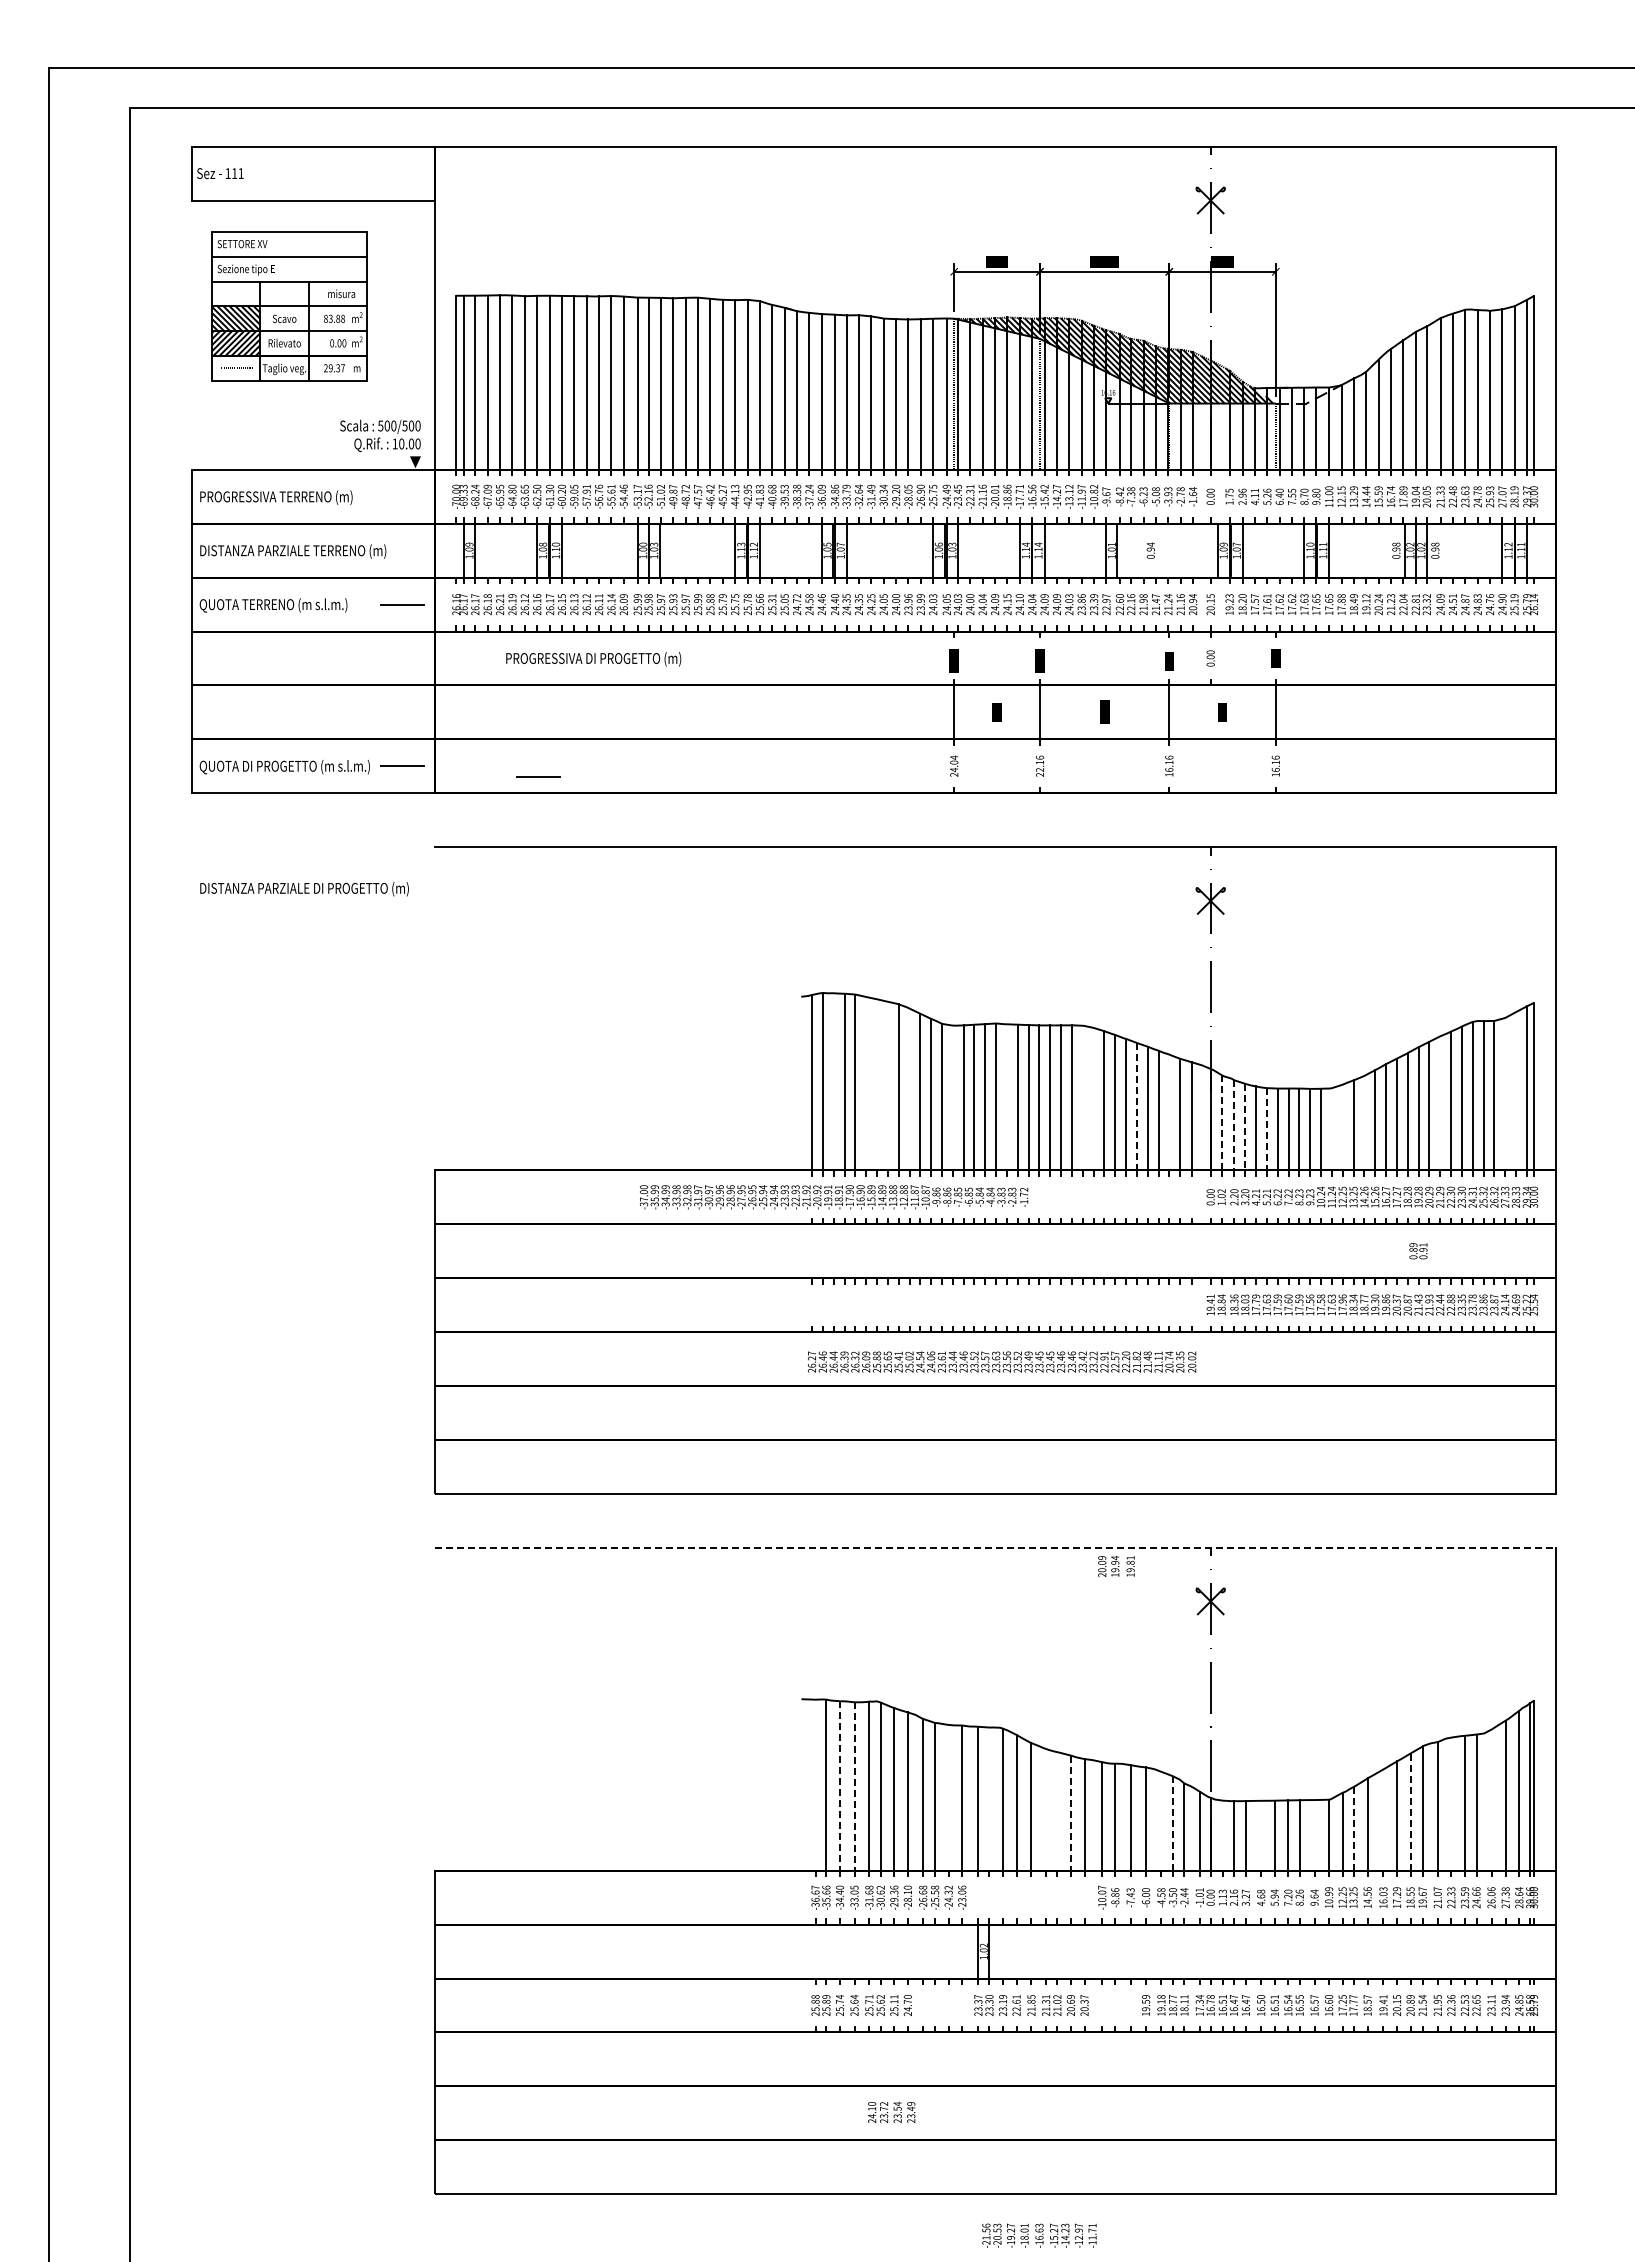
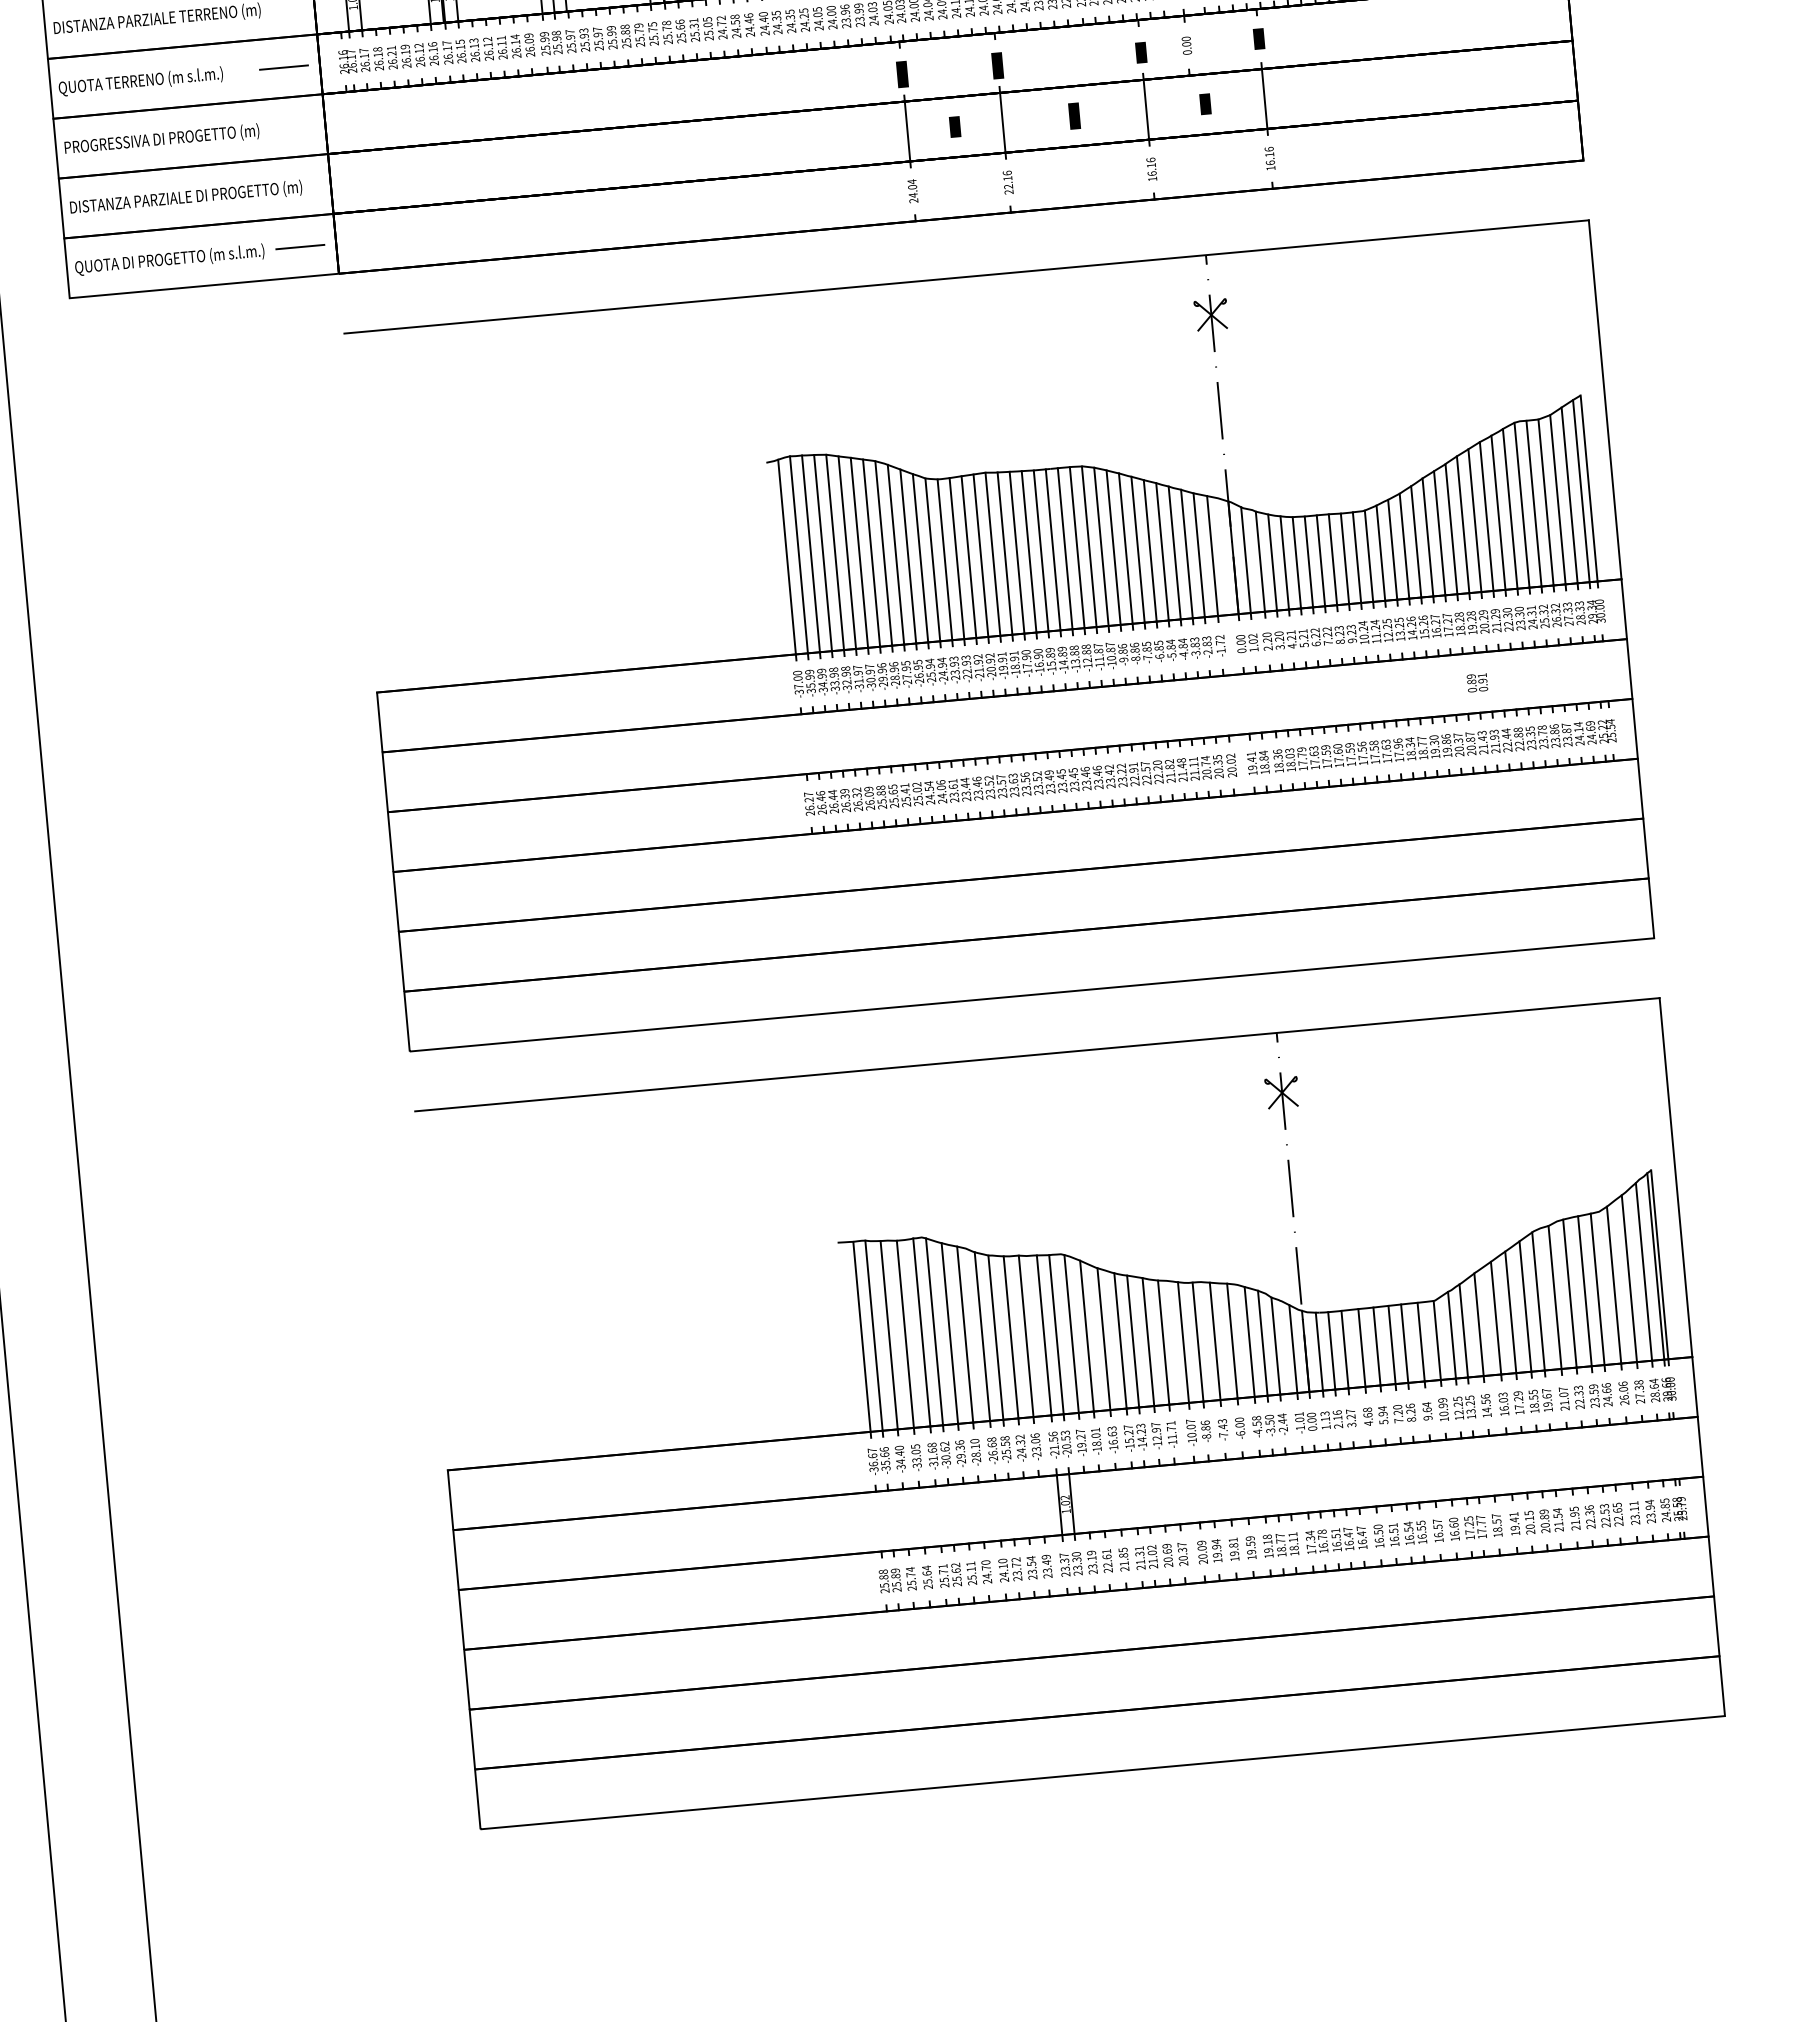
text: (593, 659) -> (161, 140), moved
line: (538, 776) -> (452, 244), removed
text: (304, 889) -> (186, 198), moved
line: (833, 1081) -> (810, 553), added
line: (866, 1083) -> (847, 552), added
line: (877, 1084) -> (859, 552), added
line: (887, 1085) -> (871, 552), added
line: (909, 1089) -> (895, 554), added
line: (1516, 1091) -> (1570, 495), added
line: (1505, 1094) -> (1558, 500), added
line: (952, 1097) -> (944, 559), added
line: (1006, 1097) -> (1004, 553), added
line: (1082, 1097) -> (1088, 546), added
line: (1093, 1098) -> (1101, 546), added
line: (1440, 1103) -> (1487, 516), added
line: (1136, 1106) -> (1149, 550), dashed -> solid
line: (1169, 1112) -> (1187, 554), added
line: (1221, 1122) -> (1245, 559), dashed -> solid
line: (1364, 1122) -> (1404, 545), added
line: (1234, 1125) -> (1260, 561), dashed -> solid
line: (1245, 1127) -> (1272, 562), dashed -> solid
line: (1342, 1127) -> (1380, 553), added
line: (1266, 1129) -> (1296, 563), dashed -> solid
line: (1331, 1129) -> (1368, 556), added
text: (833, 1197) -> (1009, 665), moved
text: (1001, 1361) -> (1019, 784), moved
line: (995, 1547) -> (1037, 1054), dashed -> solid
text: (1116, 1565) -> (1218, 1549), moved
line: (815, 1784) -> (861, 1335), added
line: (839, 1786) -> (888, 1335), dashed -> solid
line: (854, 1787) -> (905, 1335), dashed -> solid
line: (948, 1797) -> (1010, 1336), added
line: (989, 1798) -> (1056, 1333), added
line: (1491, 1799) -> (1613, 1284), added
line: (1451, 1803) -> (1569, 1292), added
line: (1046, 1809) -> (1120, 1340), added
line: (1057, 1811) -> (1133, 1341), added
line: (1410, 1812) -> (1525, 1306), dashed -> solid
line: (1070, 1813) -> (1147, 1342), dashed -> solid
line: (1383, 1819) -> (1496, 1317), added
line: (1161, 1820) -> (1249, 1340), added
line: (1173, 1824) -> (1263, 1344), dashed -> solid
line: (1353, 1828) -> (1463, 1330), dashed -> solid
line: (1222, 1835) -> (1318, 1351), added
line: (1261, 1835) -> (1362, 1347), added
line: (1314, 1835) -> (1421, 1342), added
text: (891, 2112) -> (1025, 1568), moved
text: (1039, 2235) -> (1113, 1439), moved

